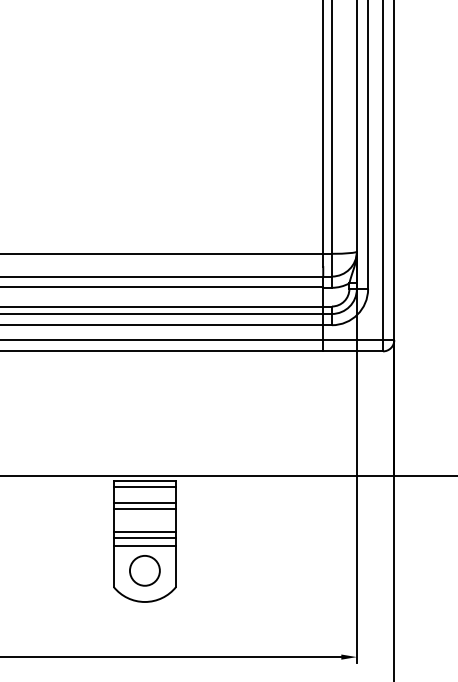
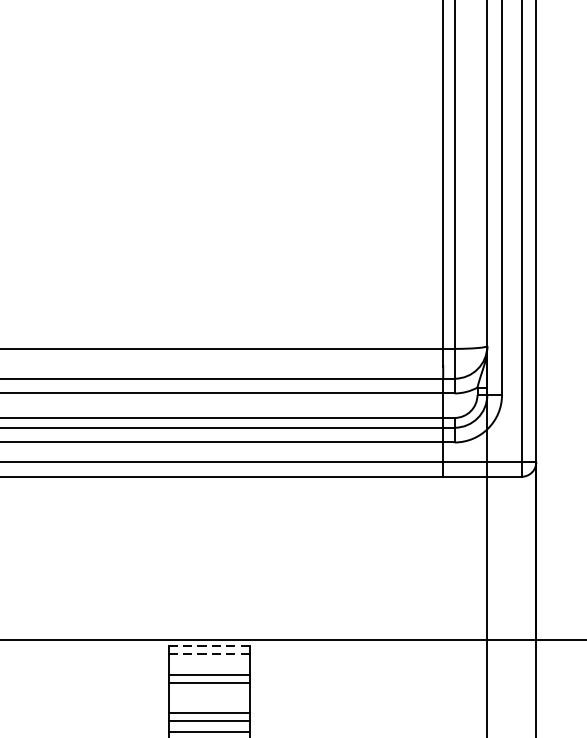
line: (145, 480) -> (210, 646), solid -> dashed
line: (145, 486) -> (210, 653), solid -> dashed

